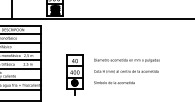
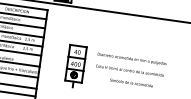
text: (114, 82) -> (131, 82), moved

